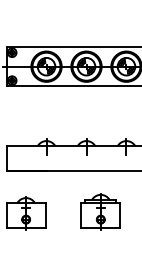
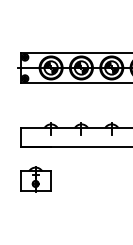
part: (99, 211) -> (91, 177), removed

